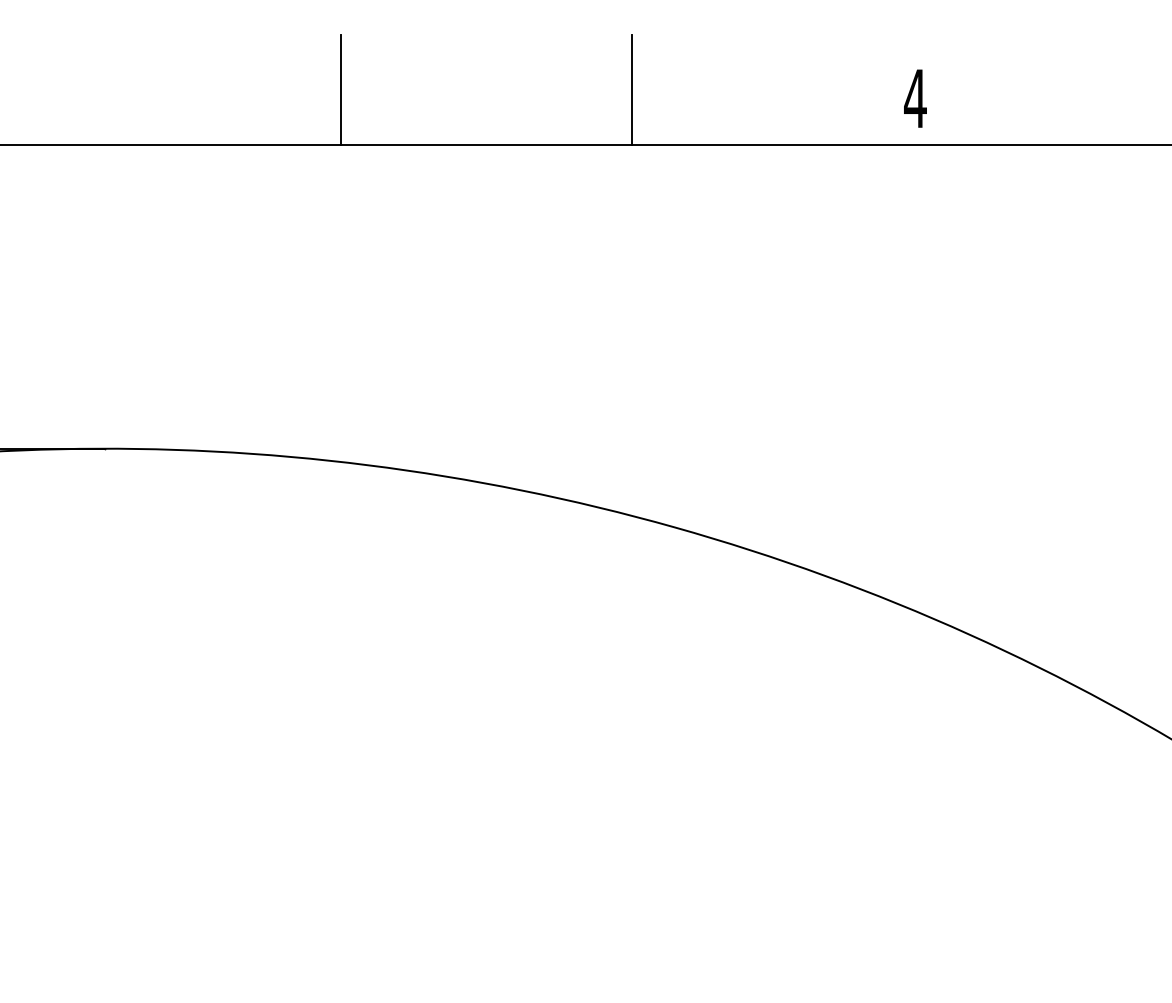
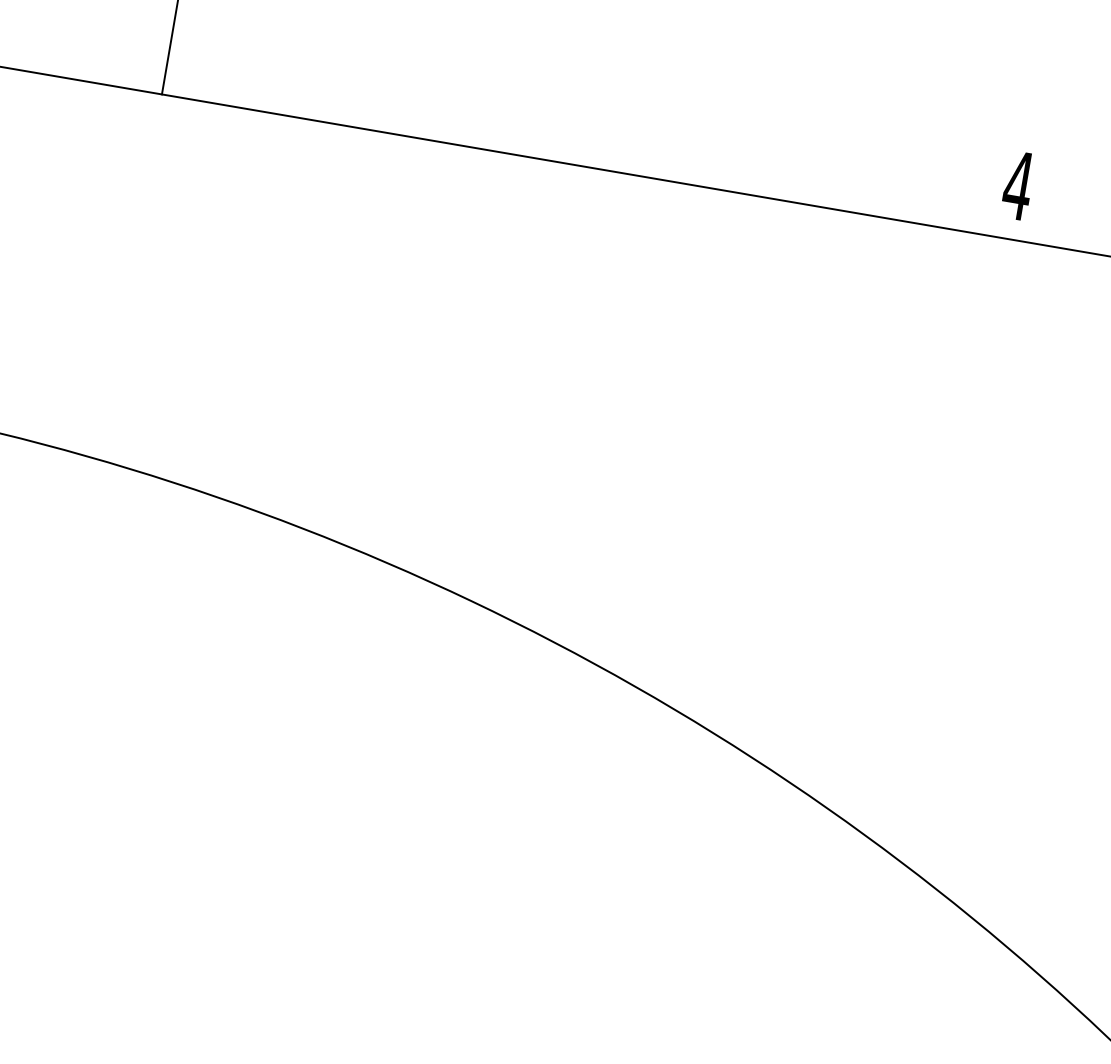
line: (631, 89) -> (508, 87), removed
text: (915, 98) -> (1018, 185), moved

